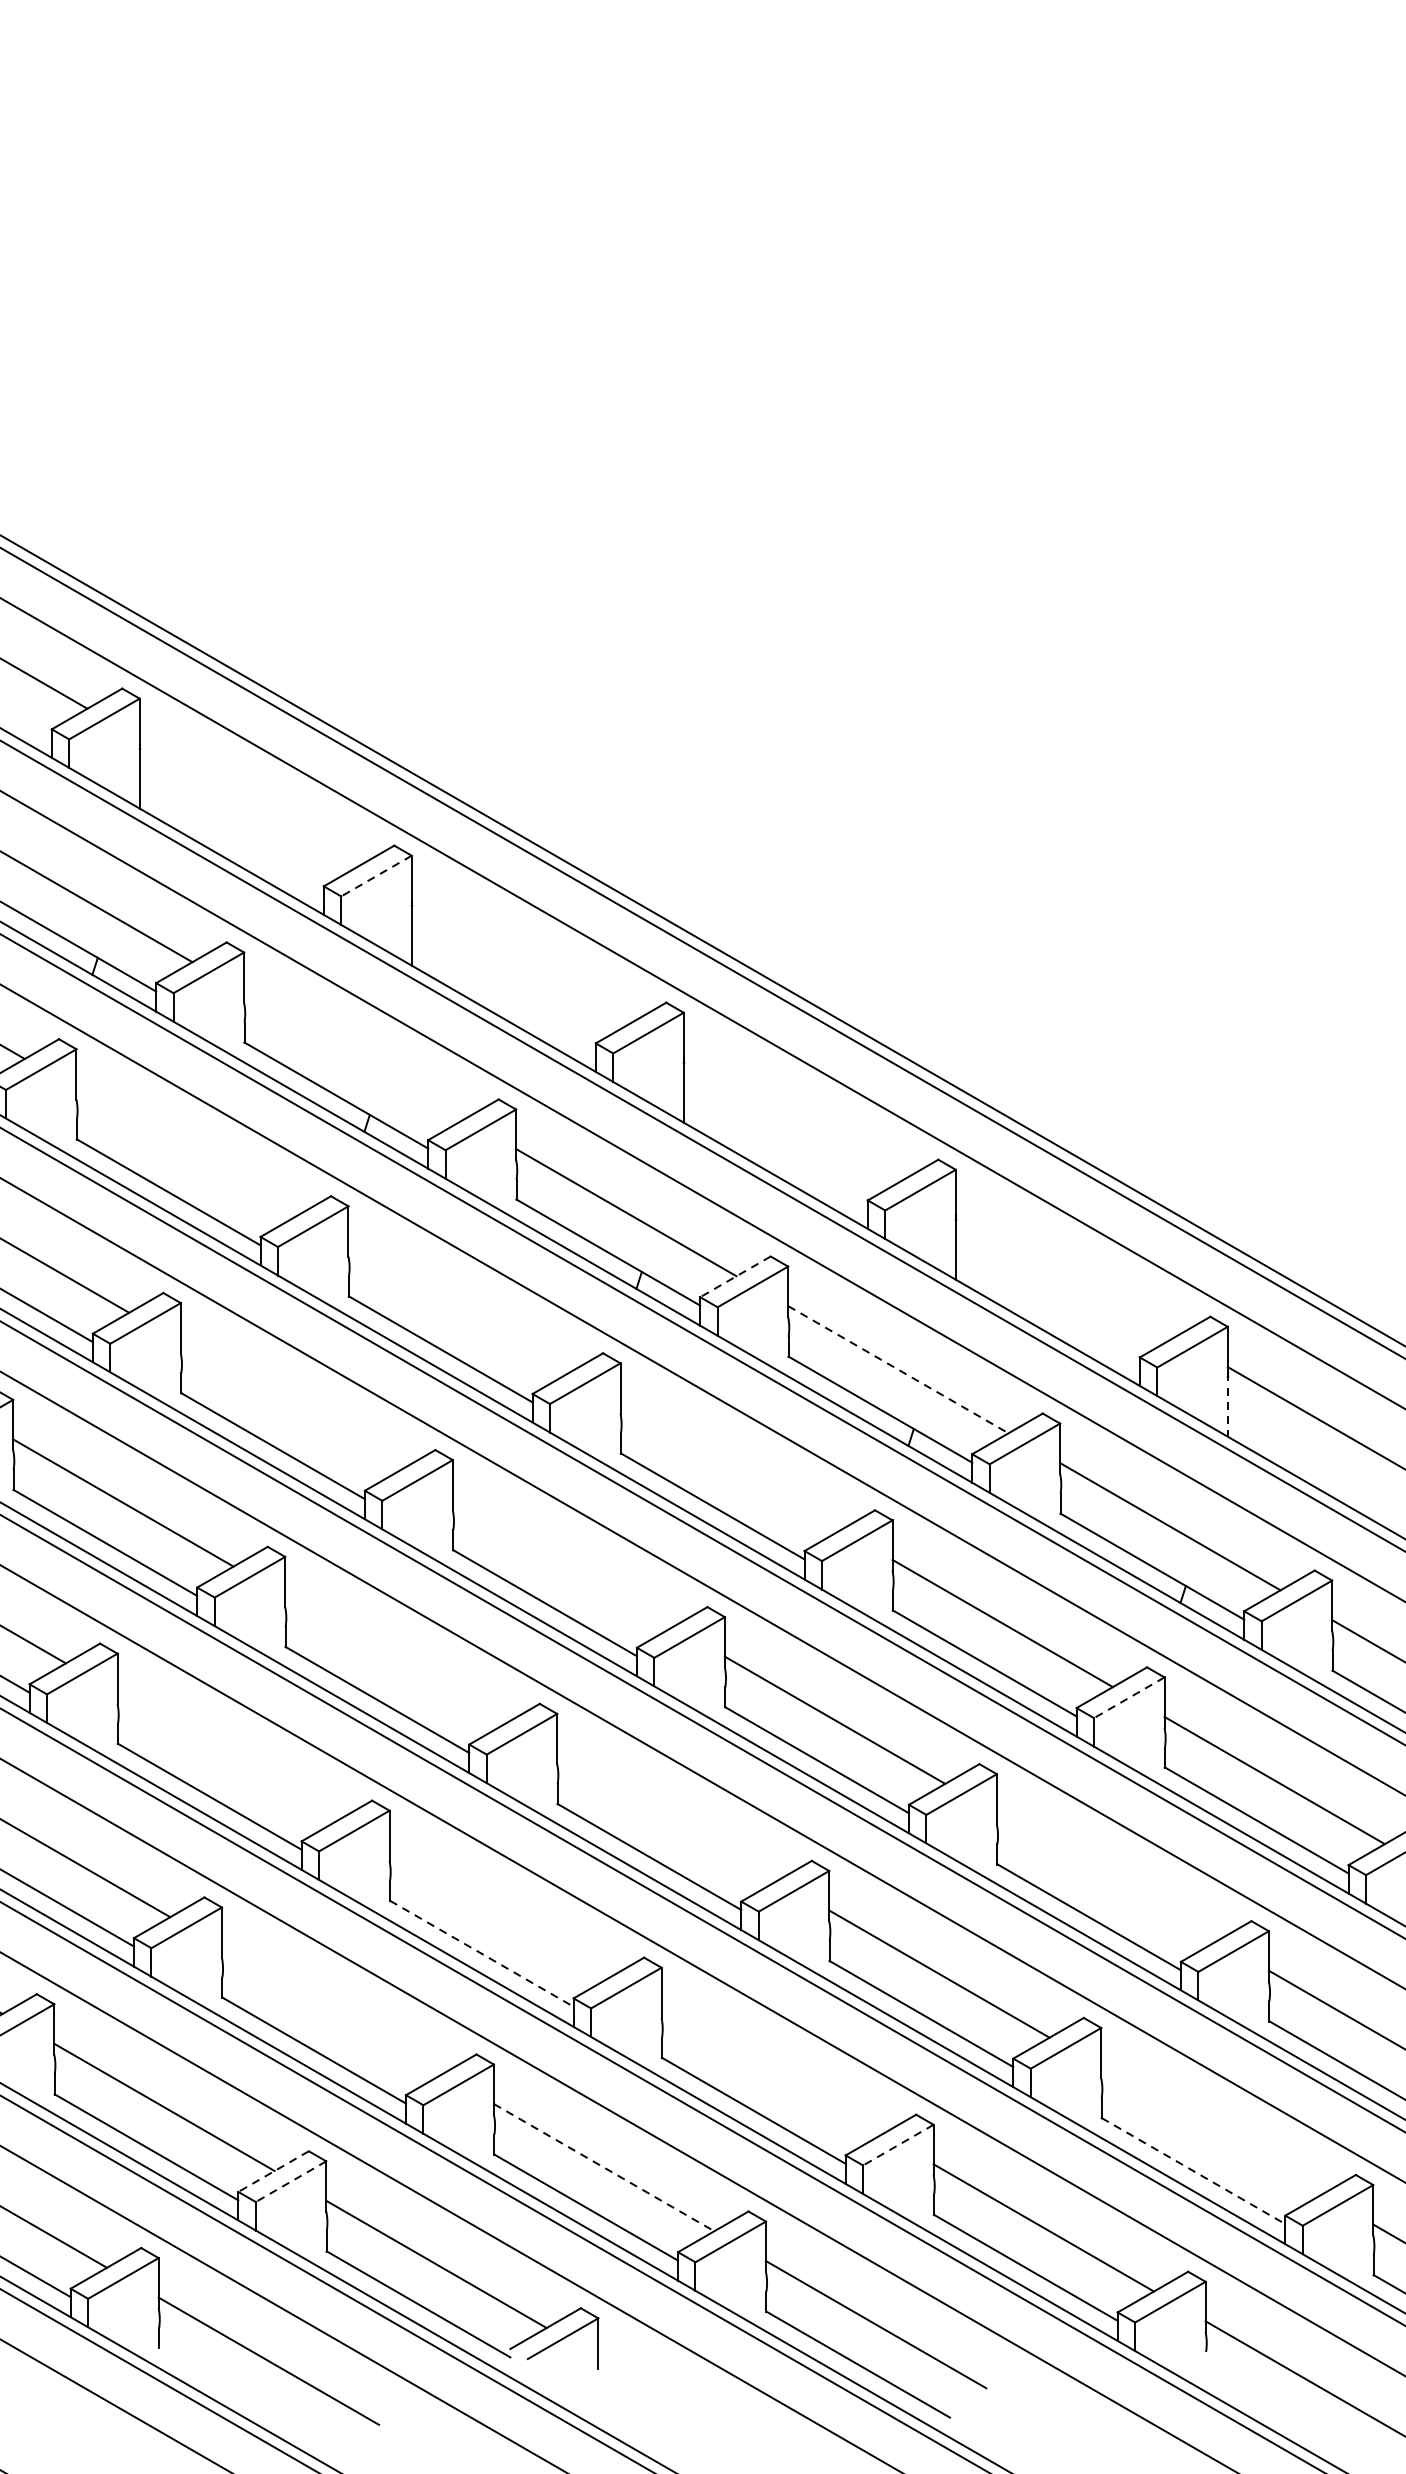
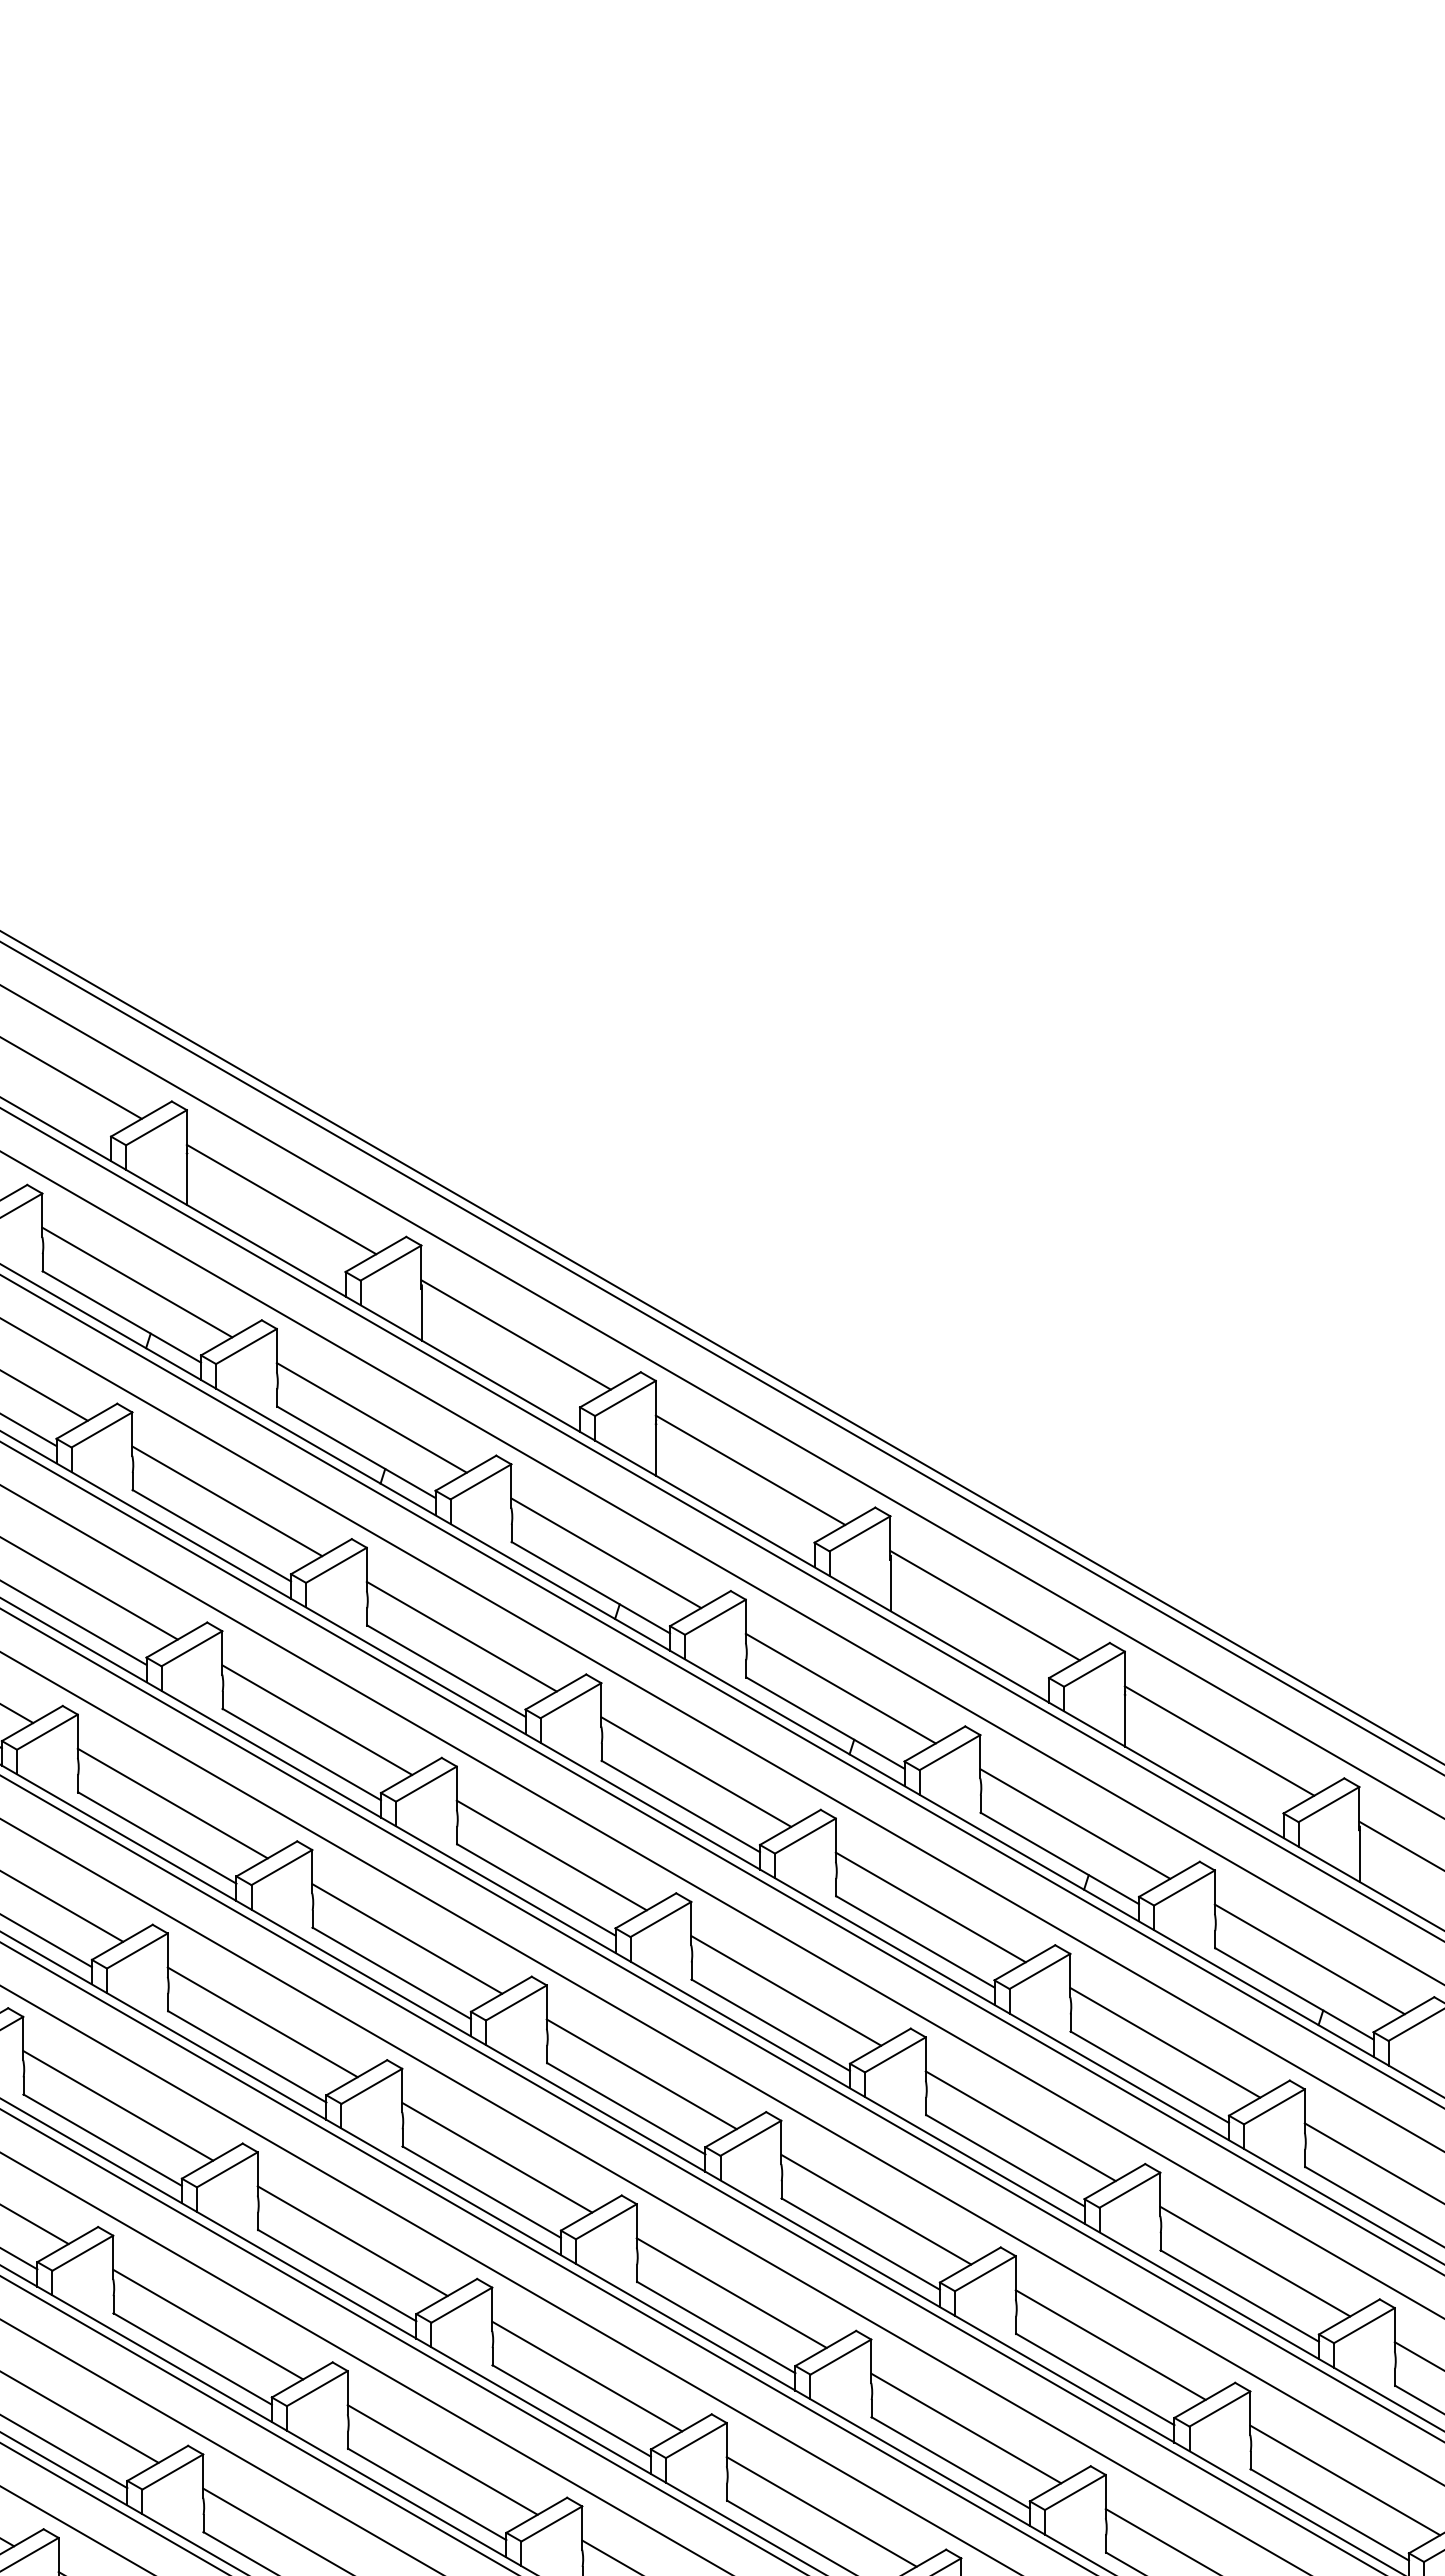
line: (248, 801) -> (515, 1334), added
line: (376, 876) -> (625, 1398), dashed -> solid
line: (521, 958) -> (750, 1469), added
line: (354, 1055) -> (606, 1553), added
line: (792, 1116) -> (984, 1605), added
line: (186, 1152) -> (461, 1636), added
line: (1065, 1272) -> (1219, 1740), added
line: (734, 1277) -> (934, 1744), dashed -> solid
line: (458, 1308) -> (696, 1771), added
line: (898, 1370) -> (1075, 1824), dashed -> solid
line: (290, 1406) -> (551, 1855), added
line: (1227, 1406) -> (1359, 1855), dashed -> solid
line: (730, 1466) -> (930, 1907), added
line: (563, 1562) -> (786, 1990), added
line: (395, 1660) -> (641, 2074), added
line: (1129, 1698) -> (1274, 2107), dashed -> solid
line: (228, 1756) -> (497, 2157), added
line: (667, 1816) -> (876, 2209), added
line: (1107, 1877) -> (1255, 2261), added
line: (499, 1913) -> (731, 2292), added
line: (482, 1953) -> (716, 2327), dashed -> solid
line: (332, 2010) -> (587, 2376), added
line: (772, 2070) -> (966, 2428), added
line: (1211, 2131) -> (1345, 2480), added
line: (897, 2145) -> (1074, 2492), dashed -> solid
line: (603, 2167) -> (821, 2511), dashed -> solid
line: (273, 2171) -> (536, 2515), dashed -> solid
line: (1194, 2171) -> (1330, 2515), dashed -> solid
line: (290, 2182) -> (551, 2524), dashed -> solid

